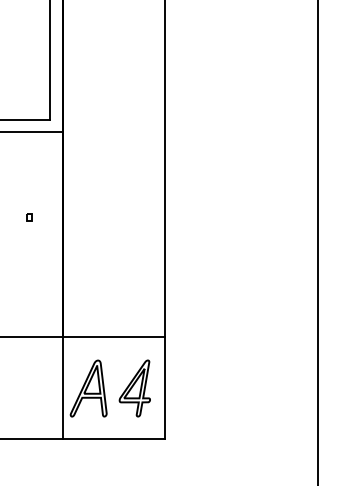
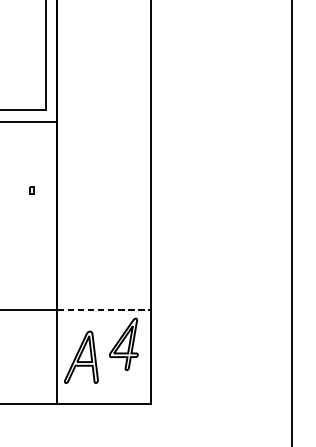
part: (29, 217) -> (31, 189), moved
line: (114, 336) -> (105, 309), solid -> dashed
part: (134, 388) -> (123, 344), moved

